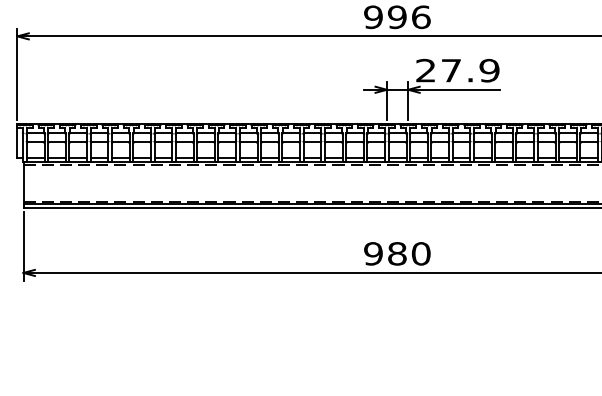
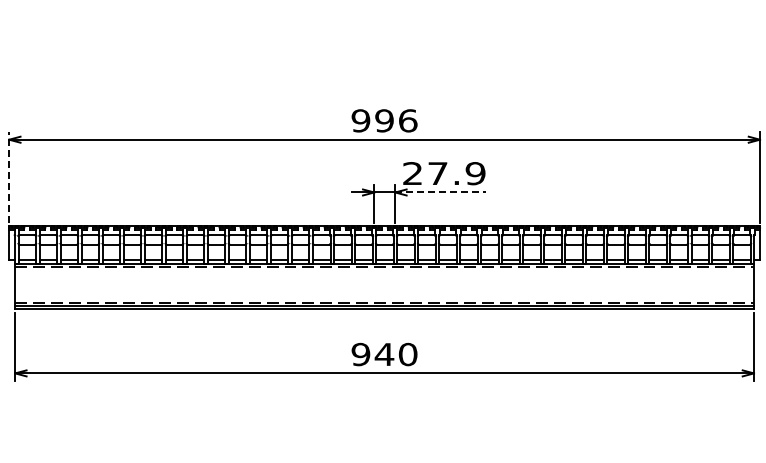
line: (17, 73) -> (9, 176), solid -> dashed
line: (455, 89) -> (441, 192), solid -> dashed
text: (397, 253) -> (384, 354), 980 -> 940

